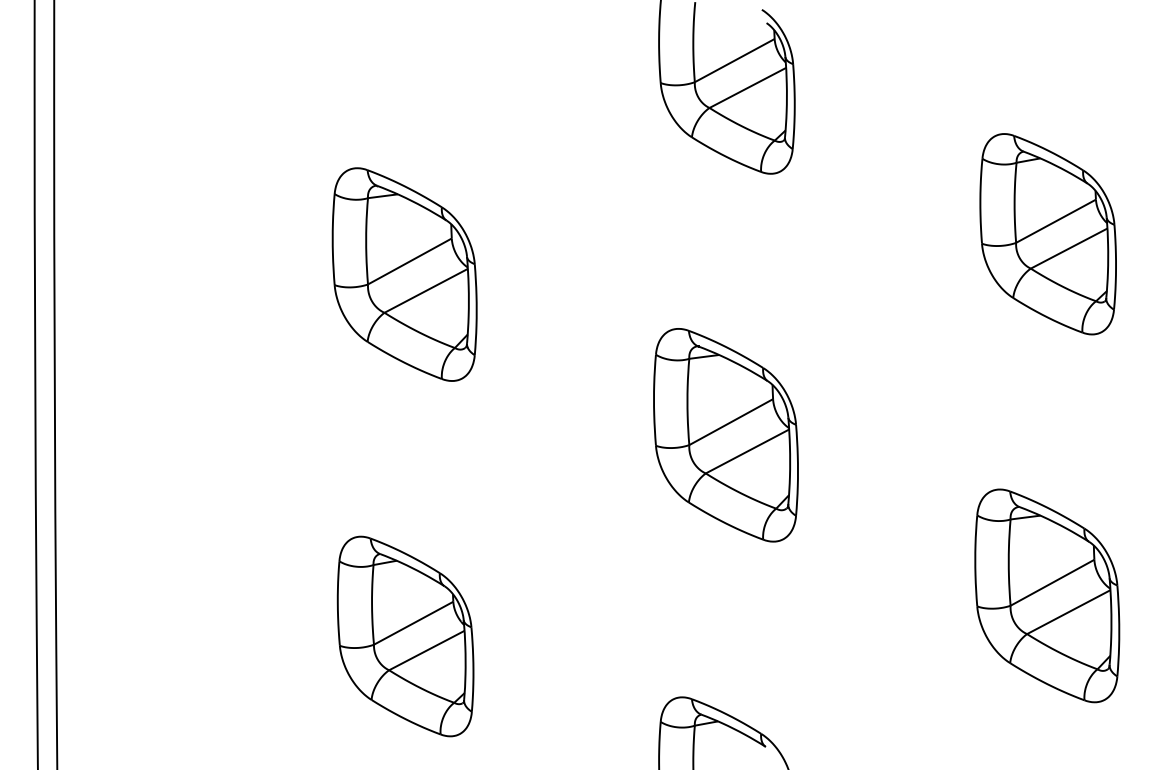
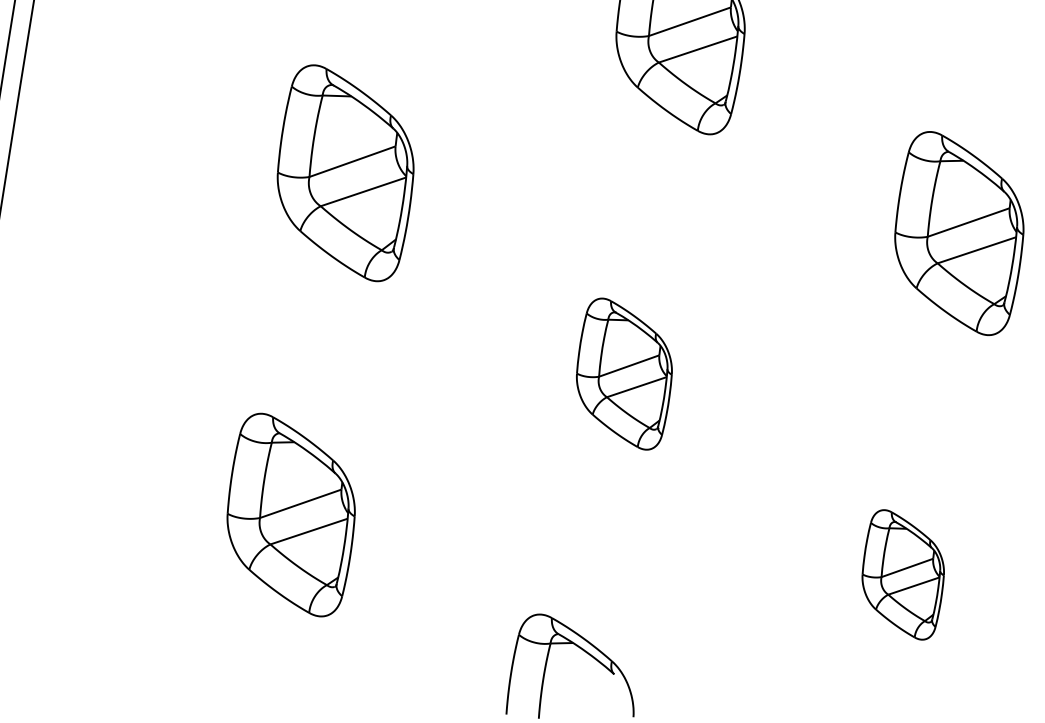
part: (725, 435) -> (623, 374), size x0.7
part: (1047, 595) -> (903, 574), size x0.6

